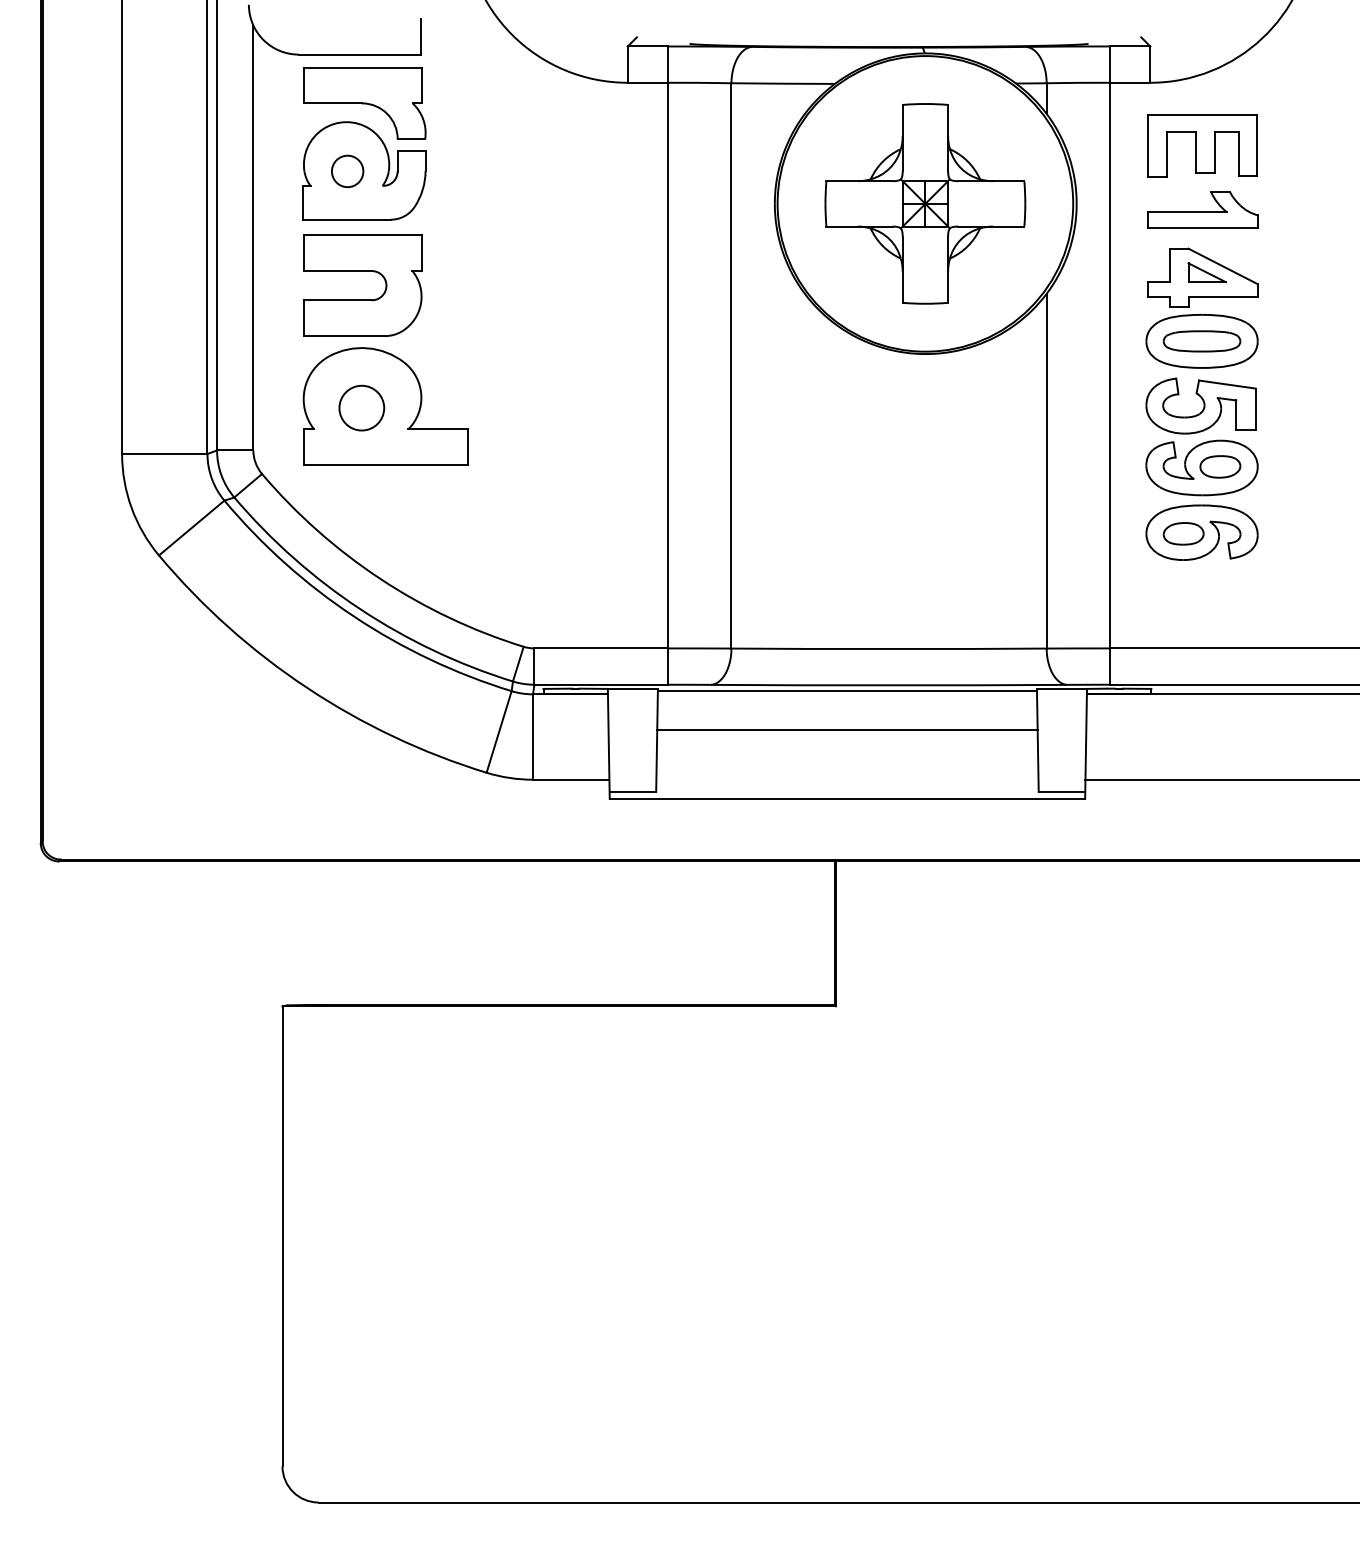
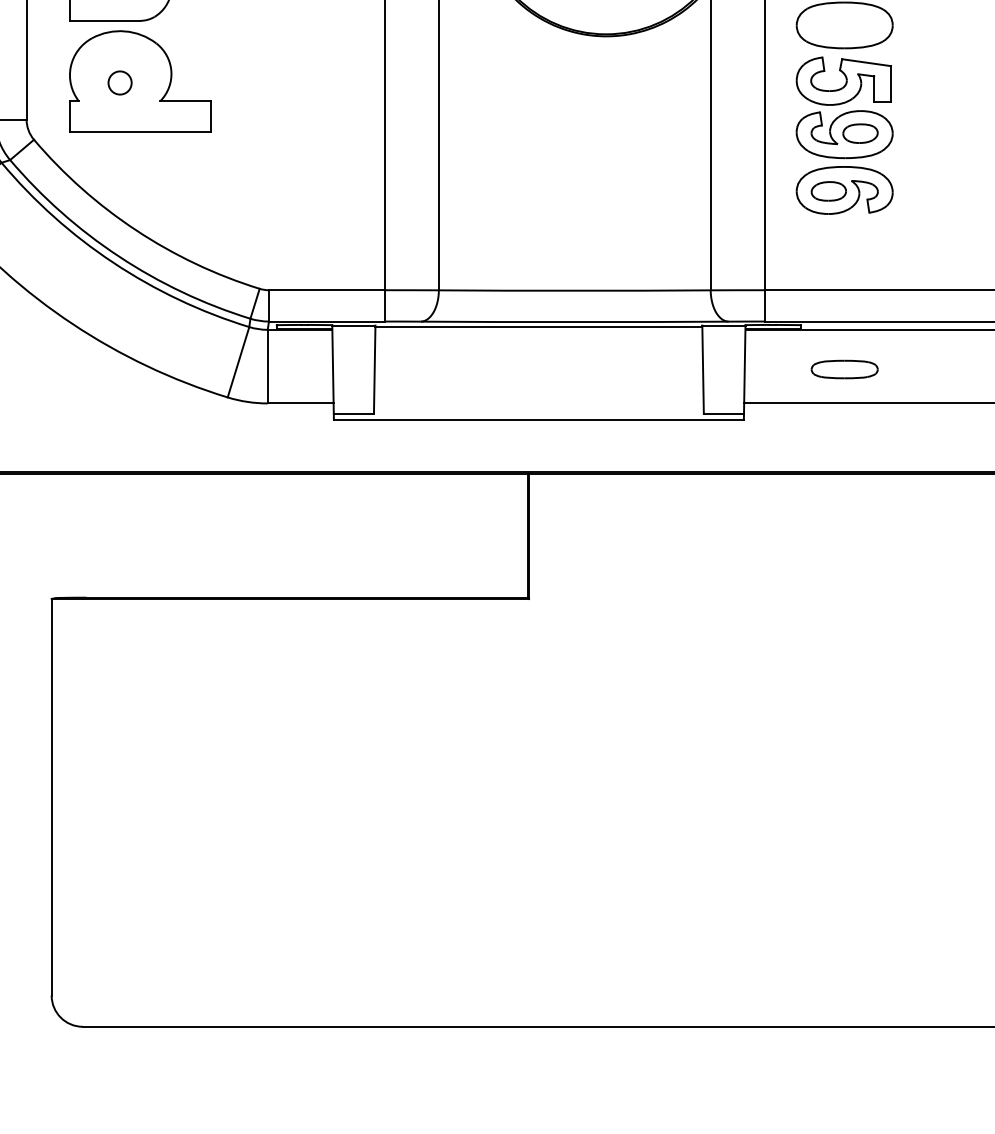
part: (1201, 341) -> (844, 369), moved
circle: (361, 407) -> (119, 82), size x0.6
line: (847, 729) -> (538, 360), removed

